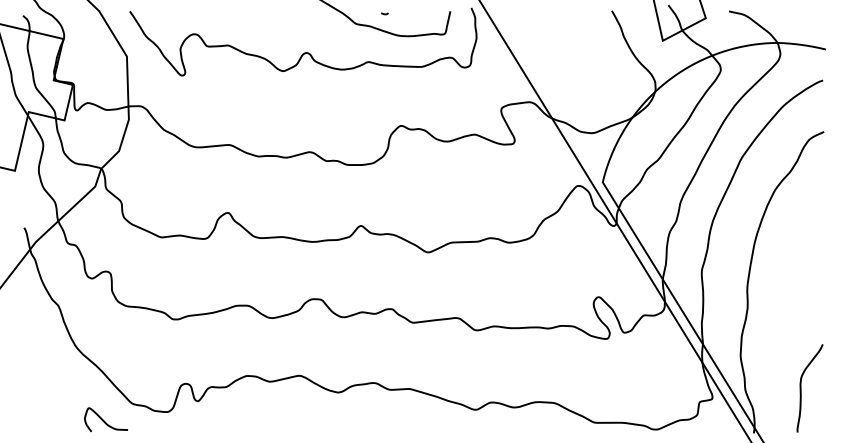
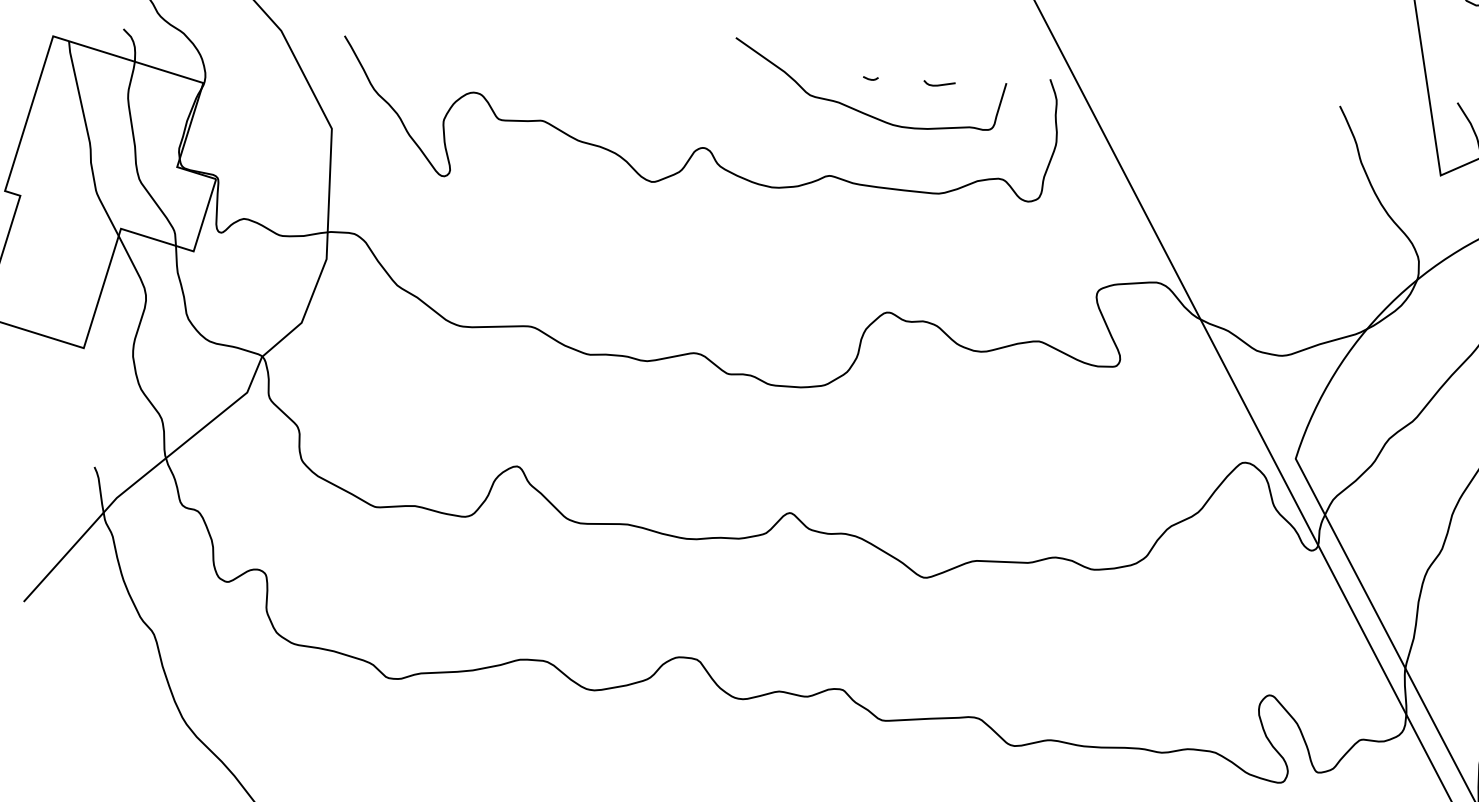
curve: (417, 13) -> (938, 82), added

